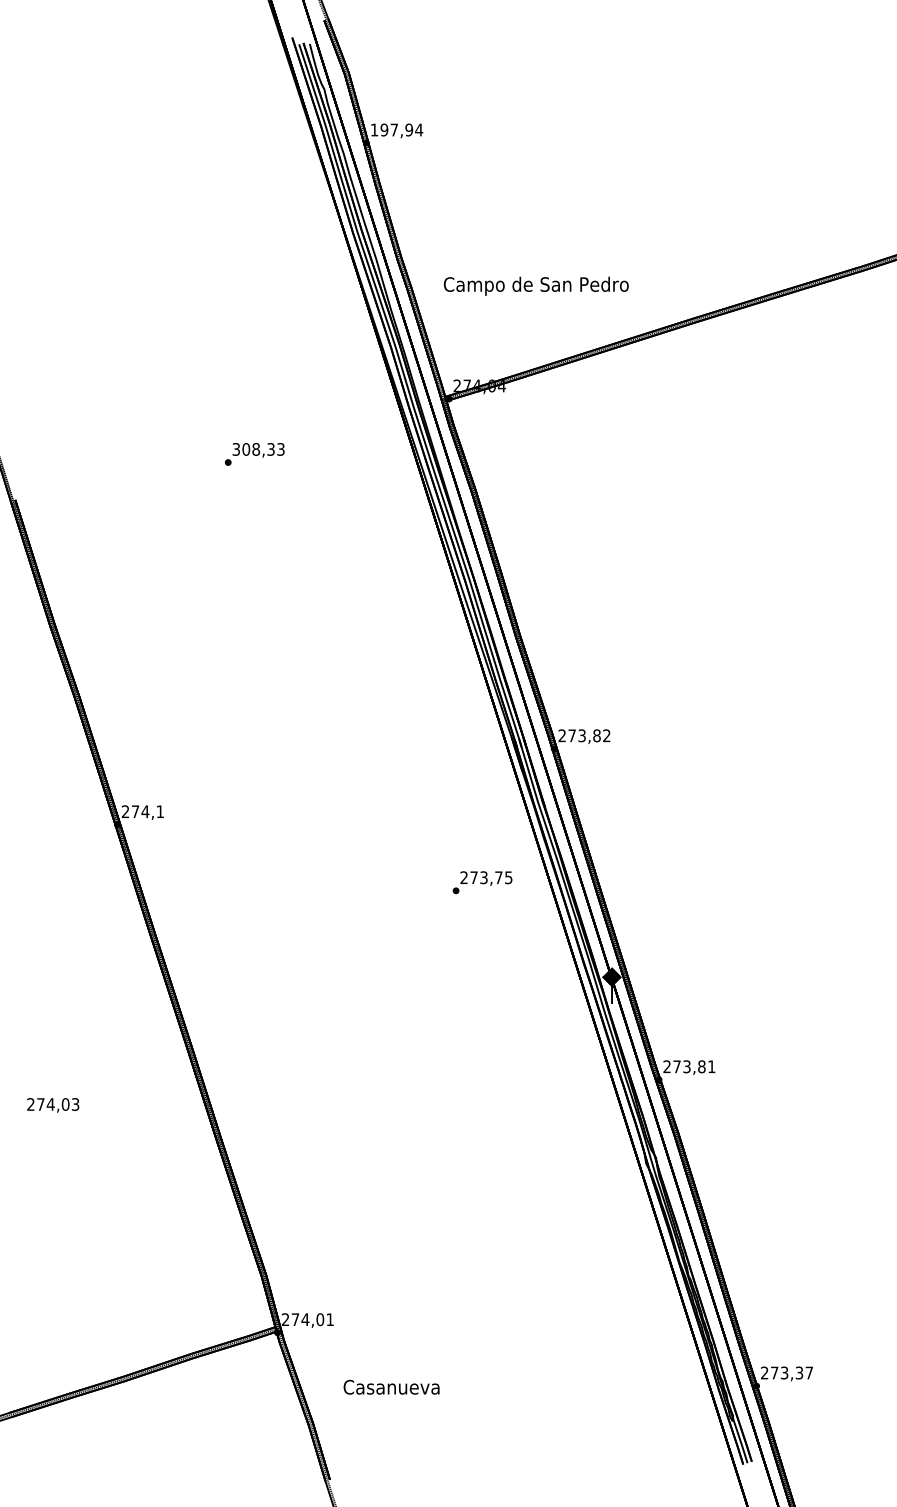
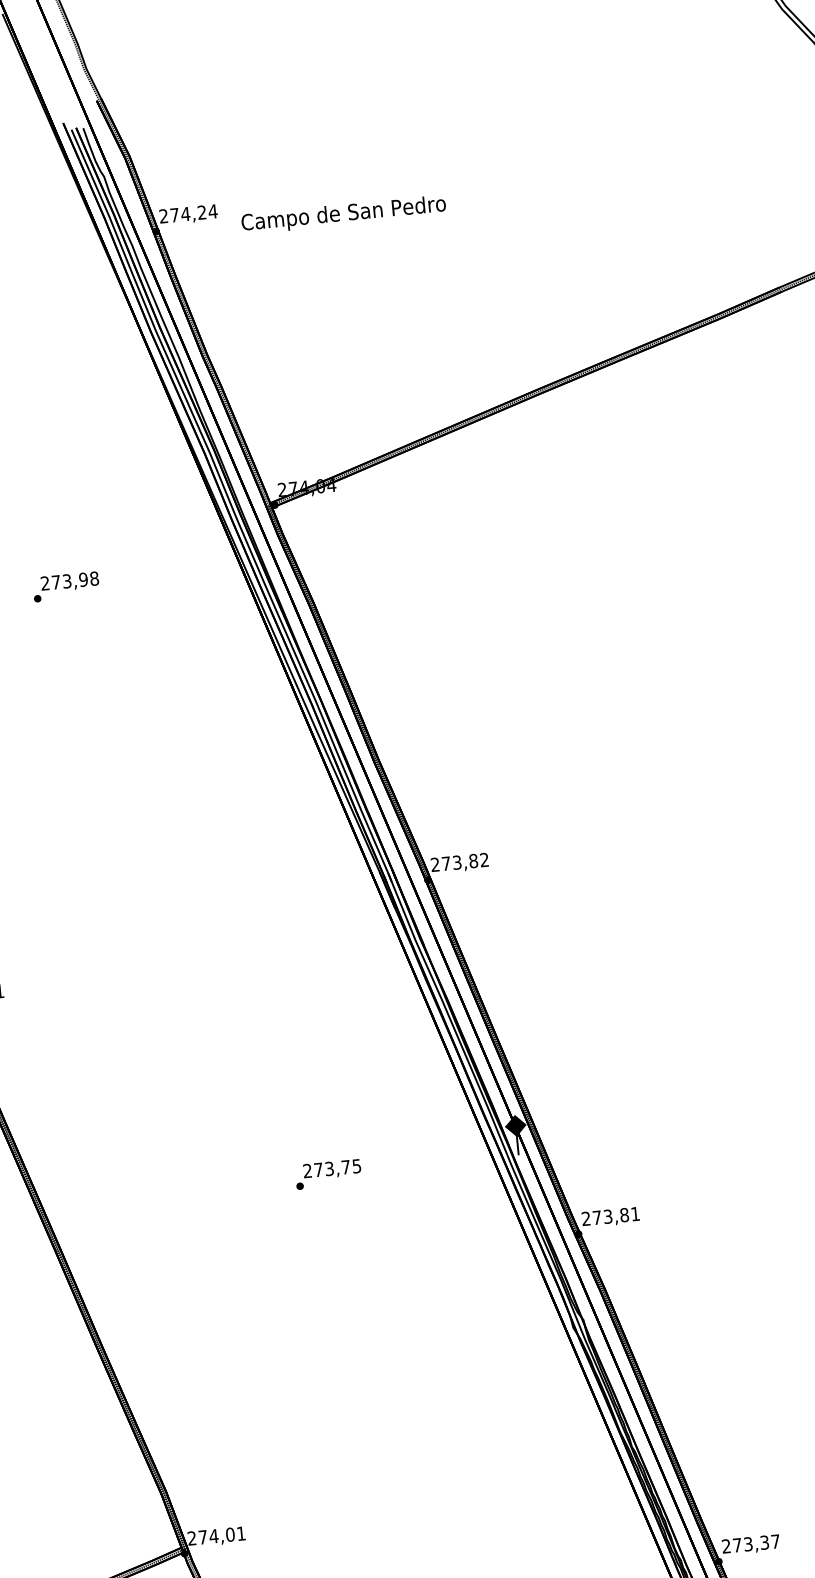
text: (391, 129) -> (182, 213), 197,94 -> 274,24
text: (535, 285) -> (342, 214), moved
text: (258, 449) -> (69, 581), 308,33 -> 273,98
text: (482, 882) -> (328, 1174), moved

